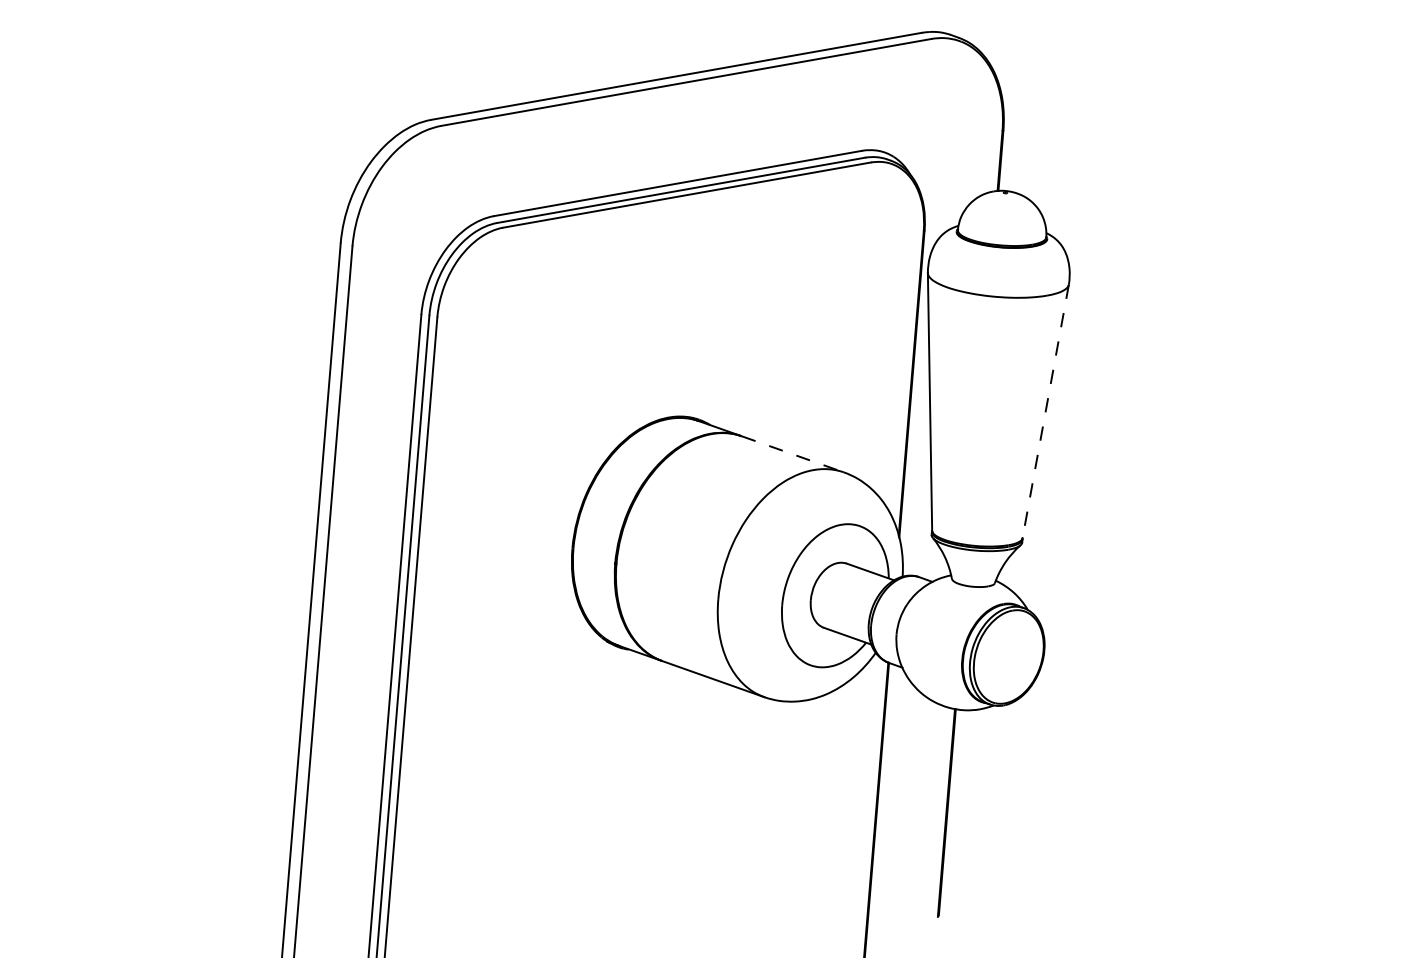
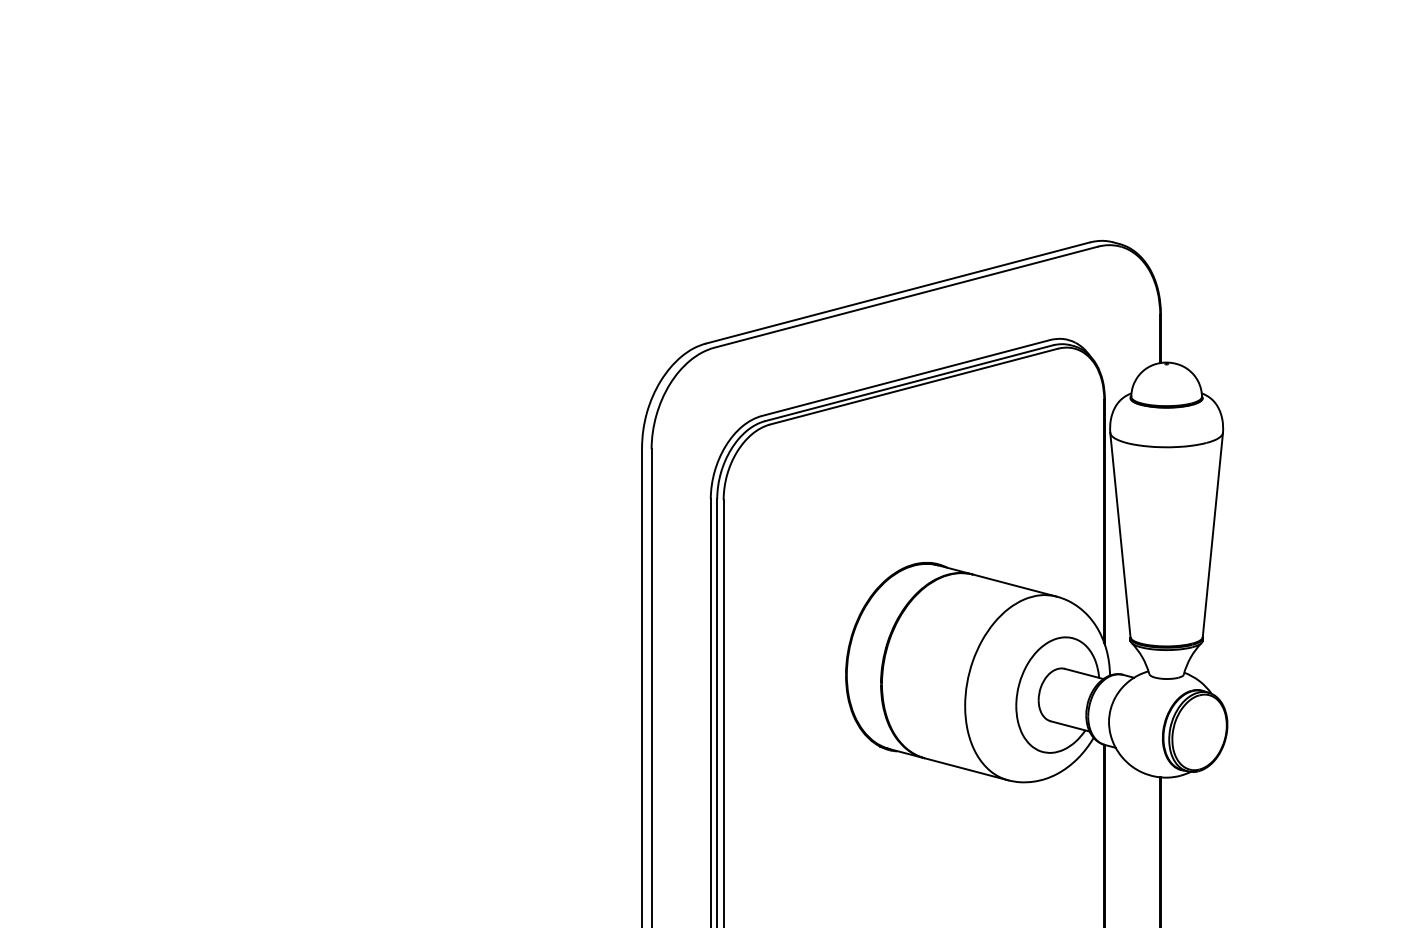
line: (1045, 410) -> (1212, 534), dashed -> solid
line: (793, 454) -> (1015, 585), dashed -> solid

